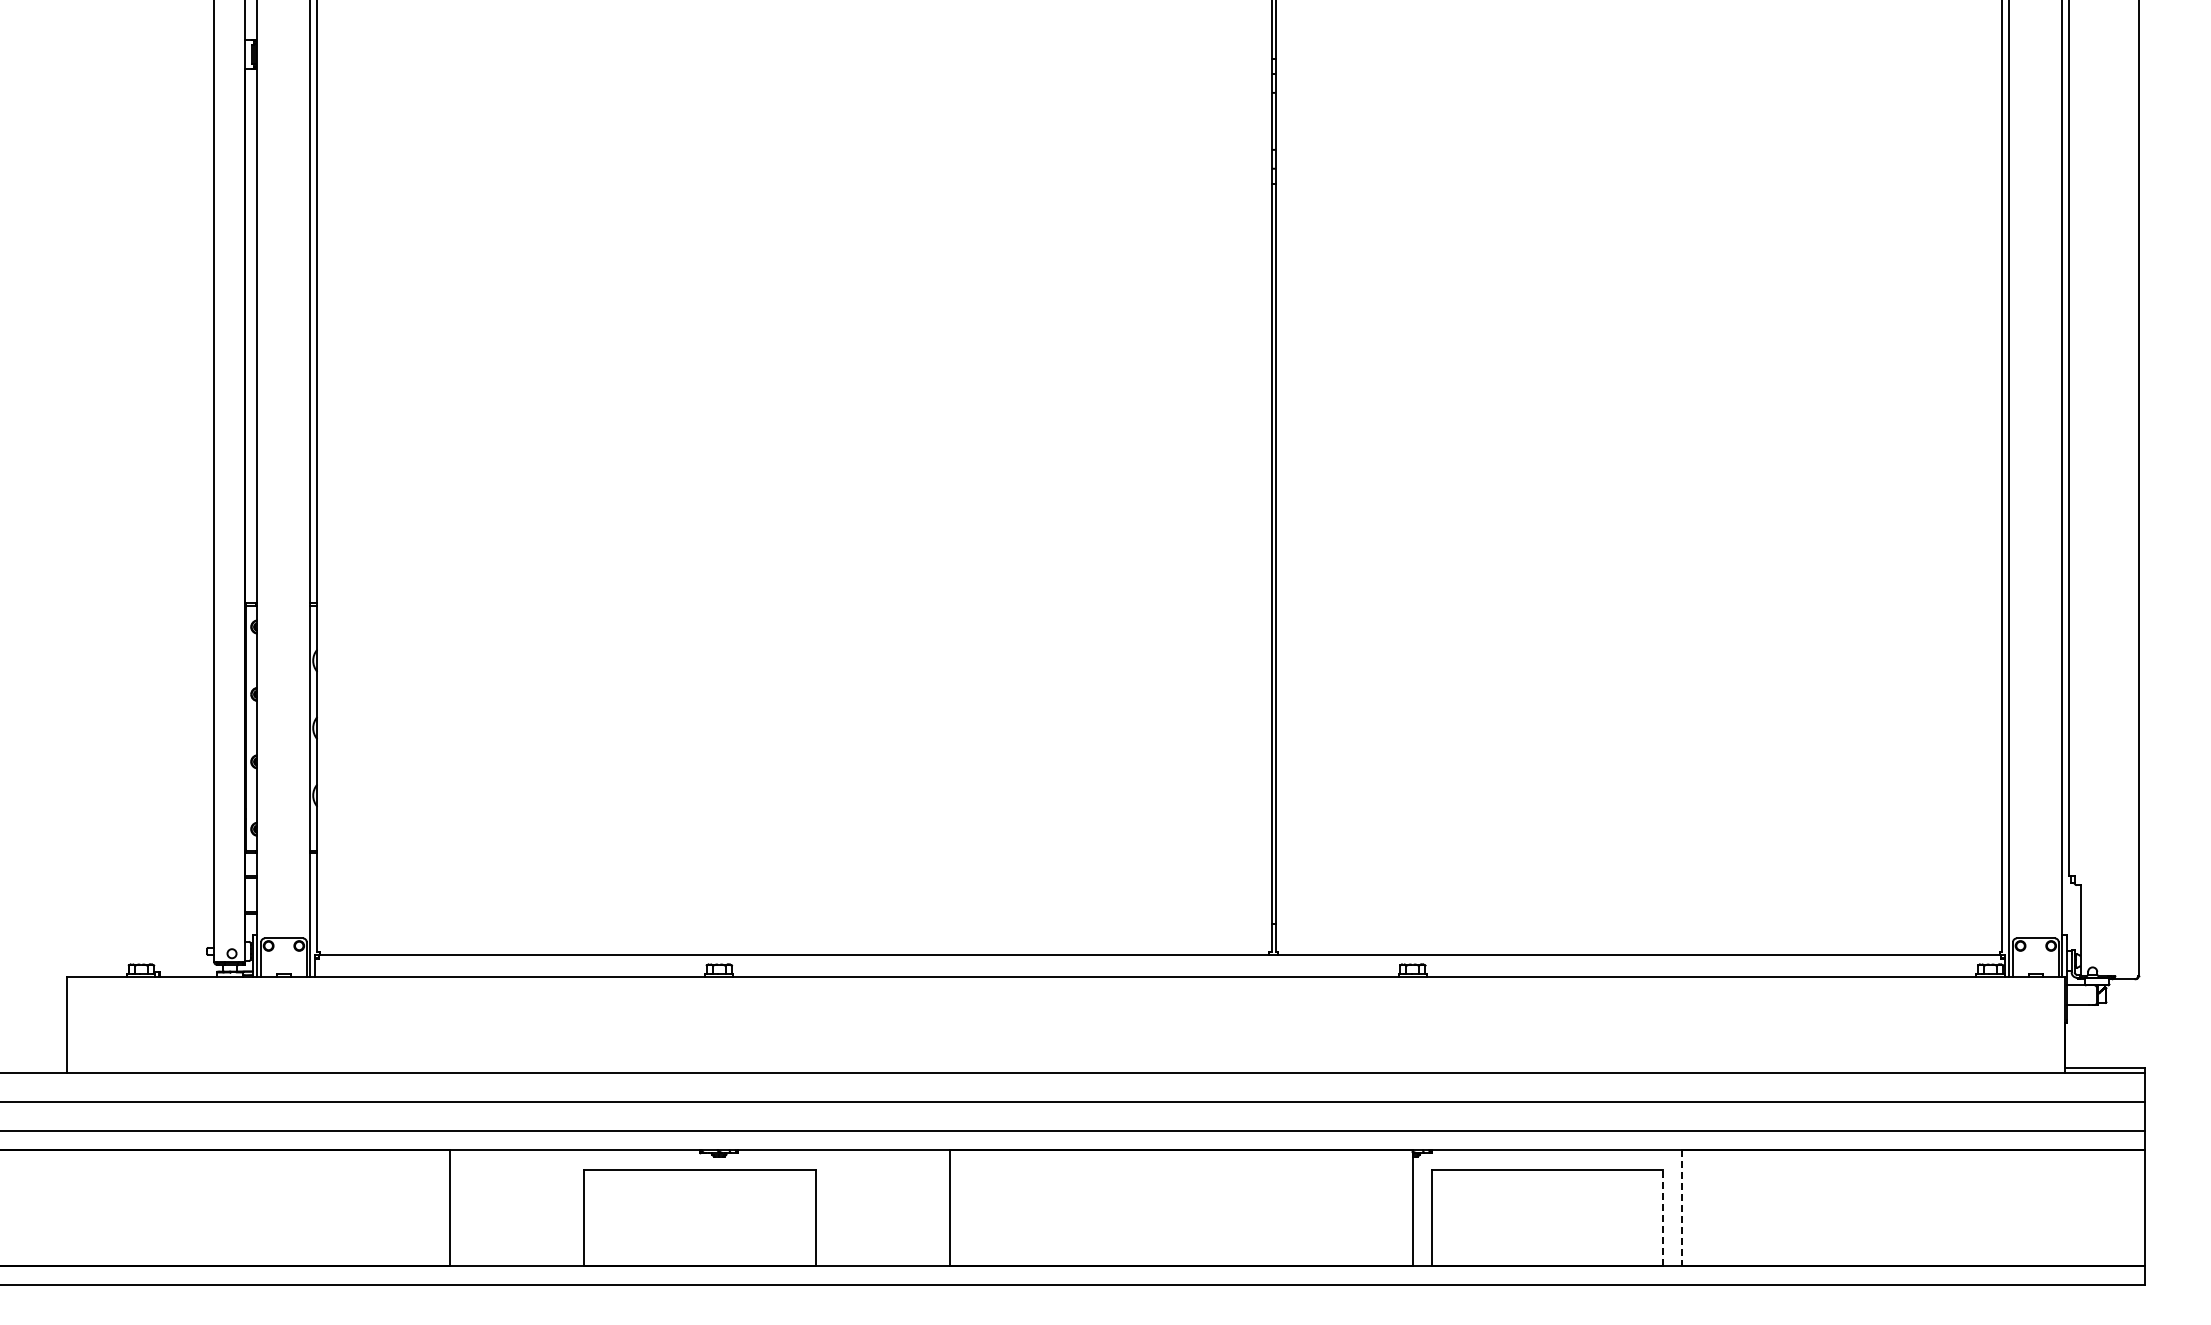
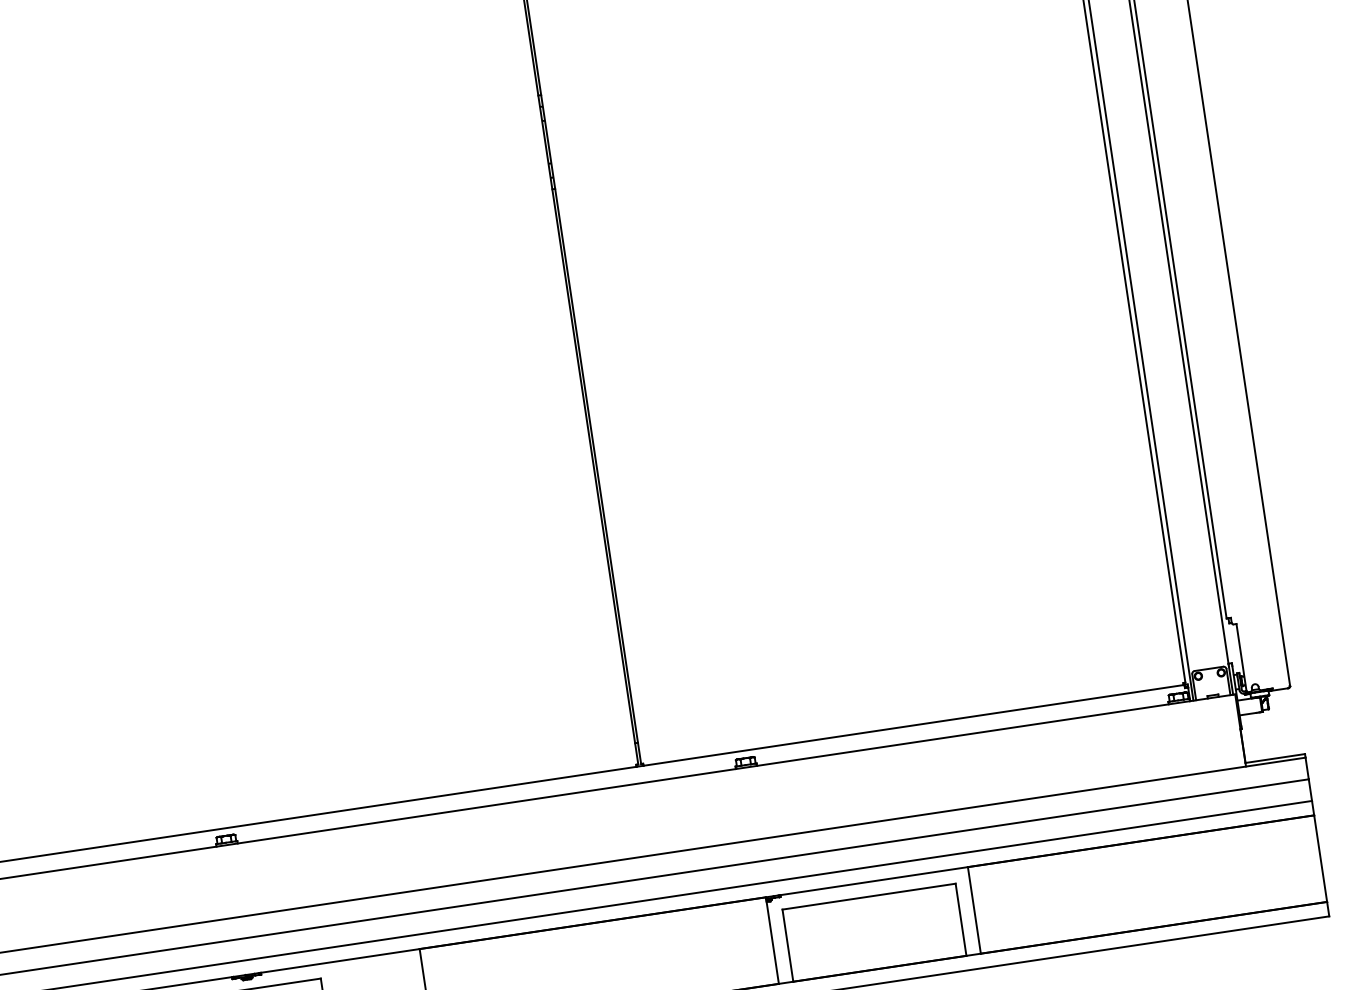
line: (1682, 1208) -> (974, 910), dashed -> solid
line: (1663, 1217) -> (961, 919), dashed -> solid

